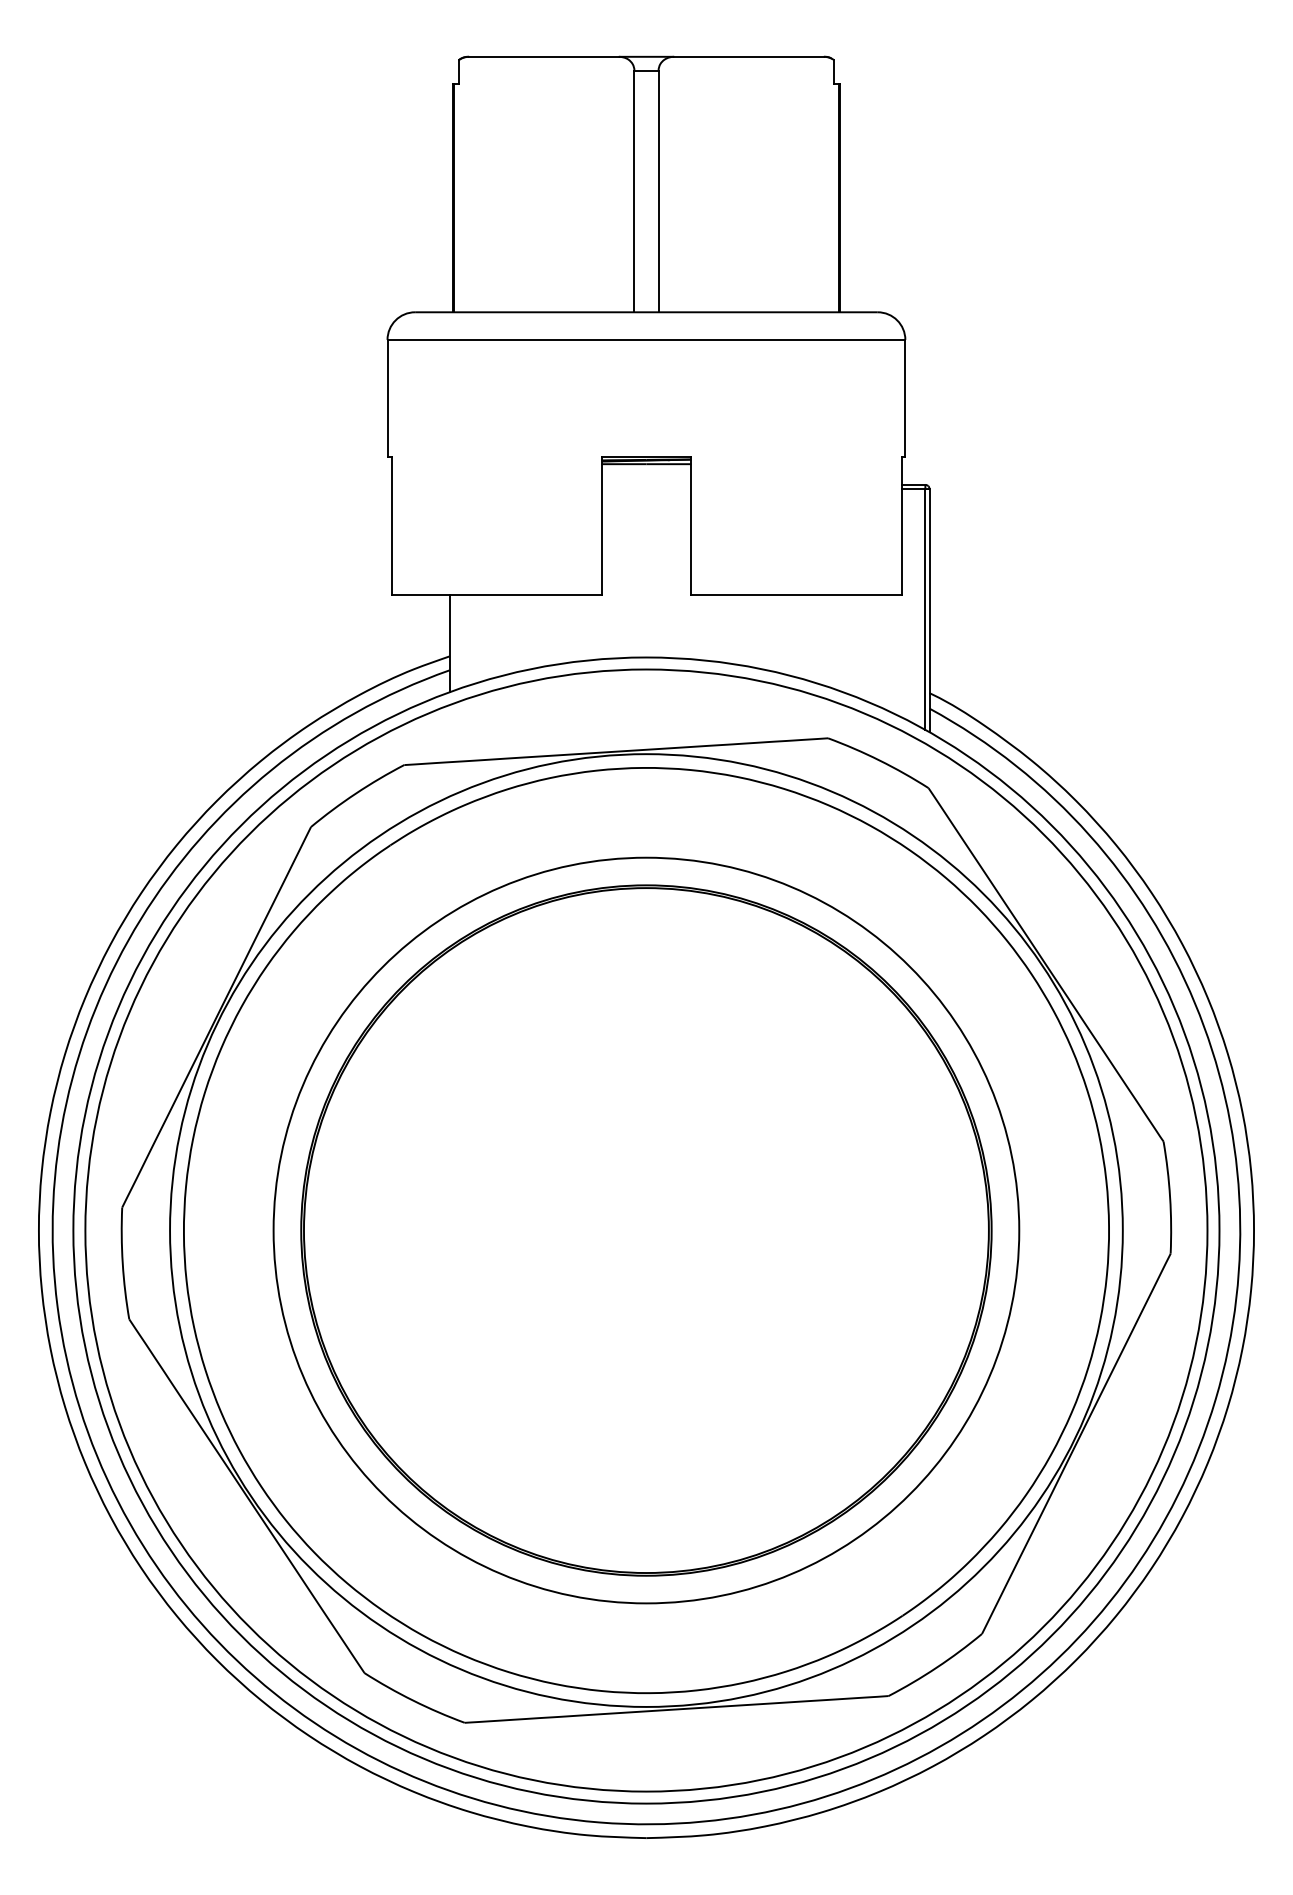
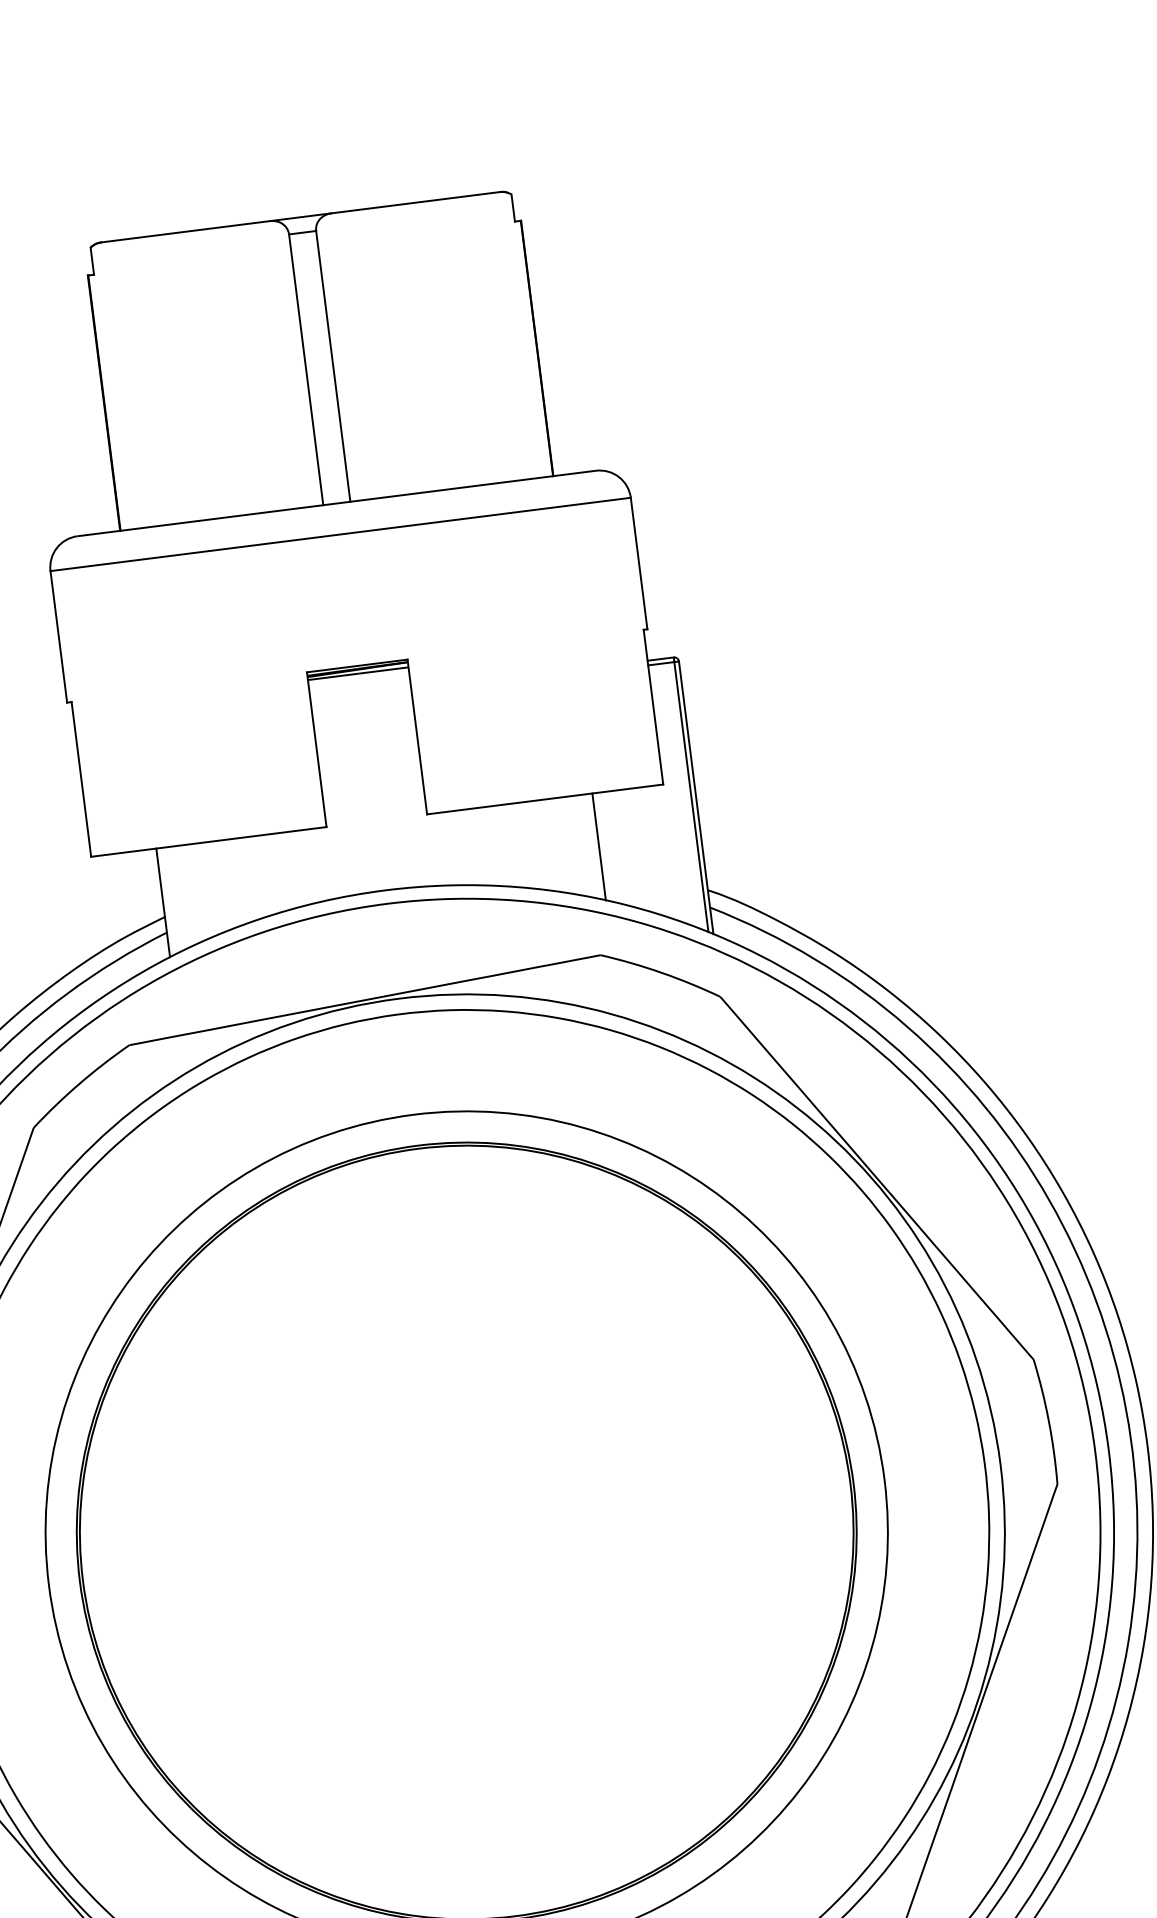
line: (838, 642) -> (598, 846), added

